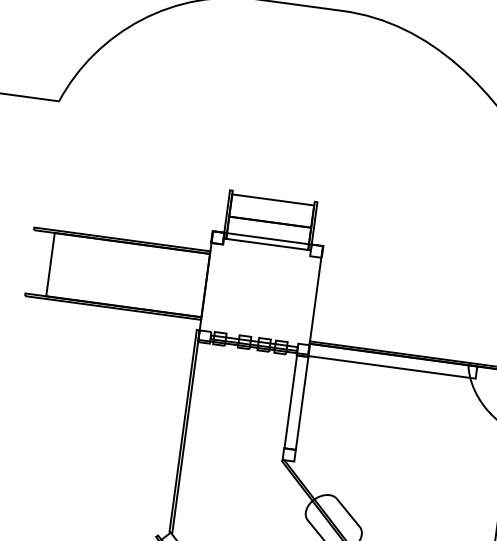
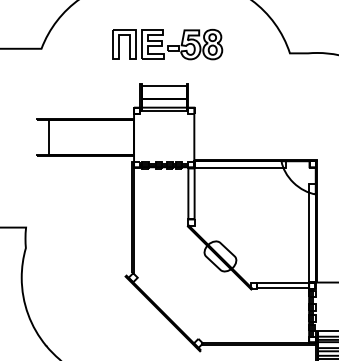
part: (289, 124) -> (167, 44), added

